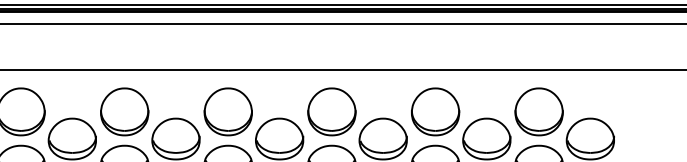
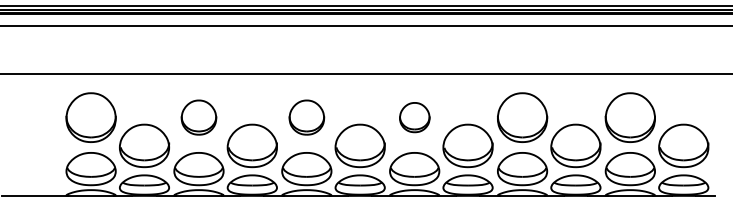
part: (124, 111) -> (198, 117), size x0.7
part: (228, 111) -> (306, 117), size x0.7
part: (331, 111) -> (414, 117), size x0.6

